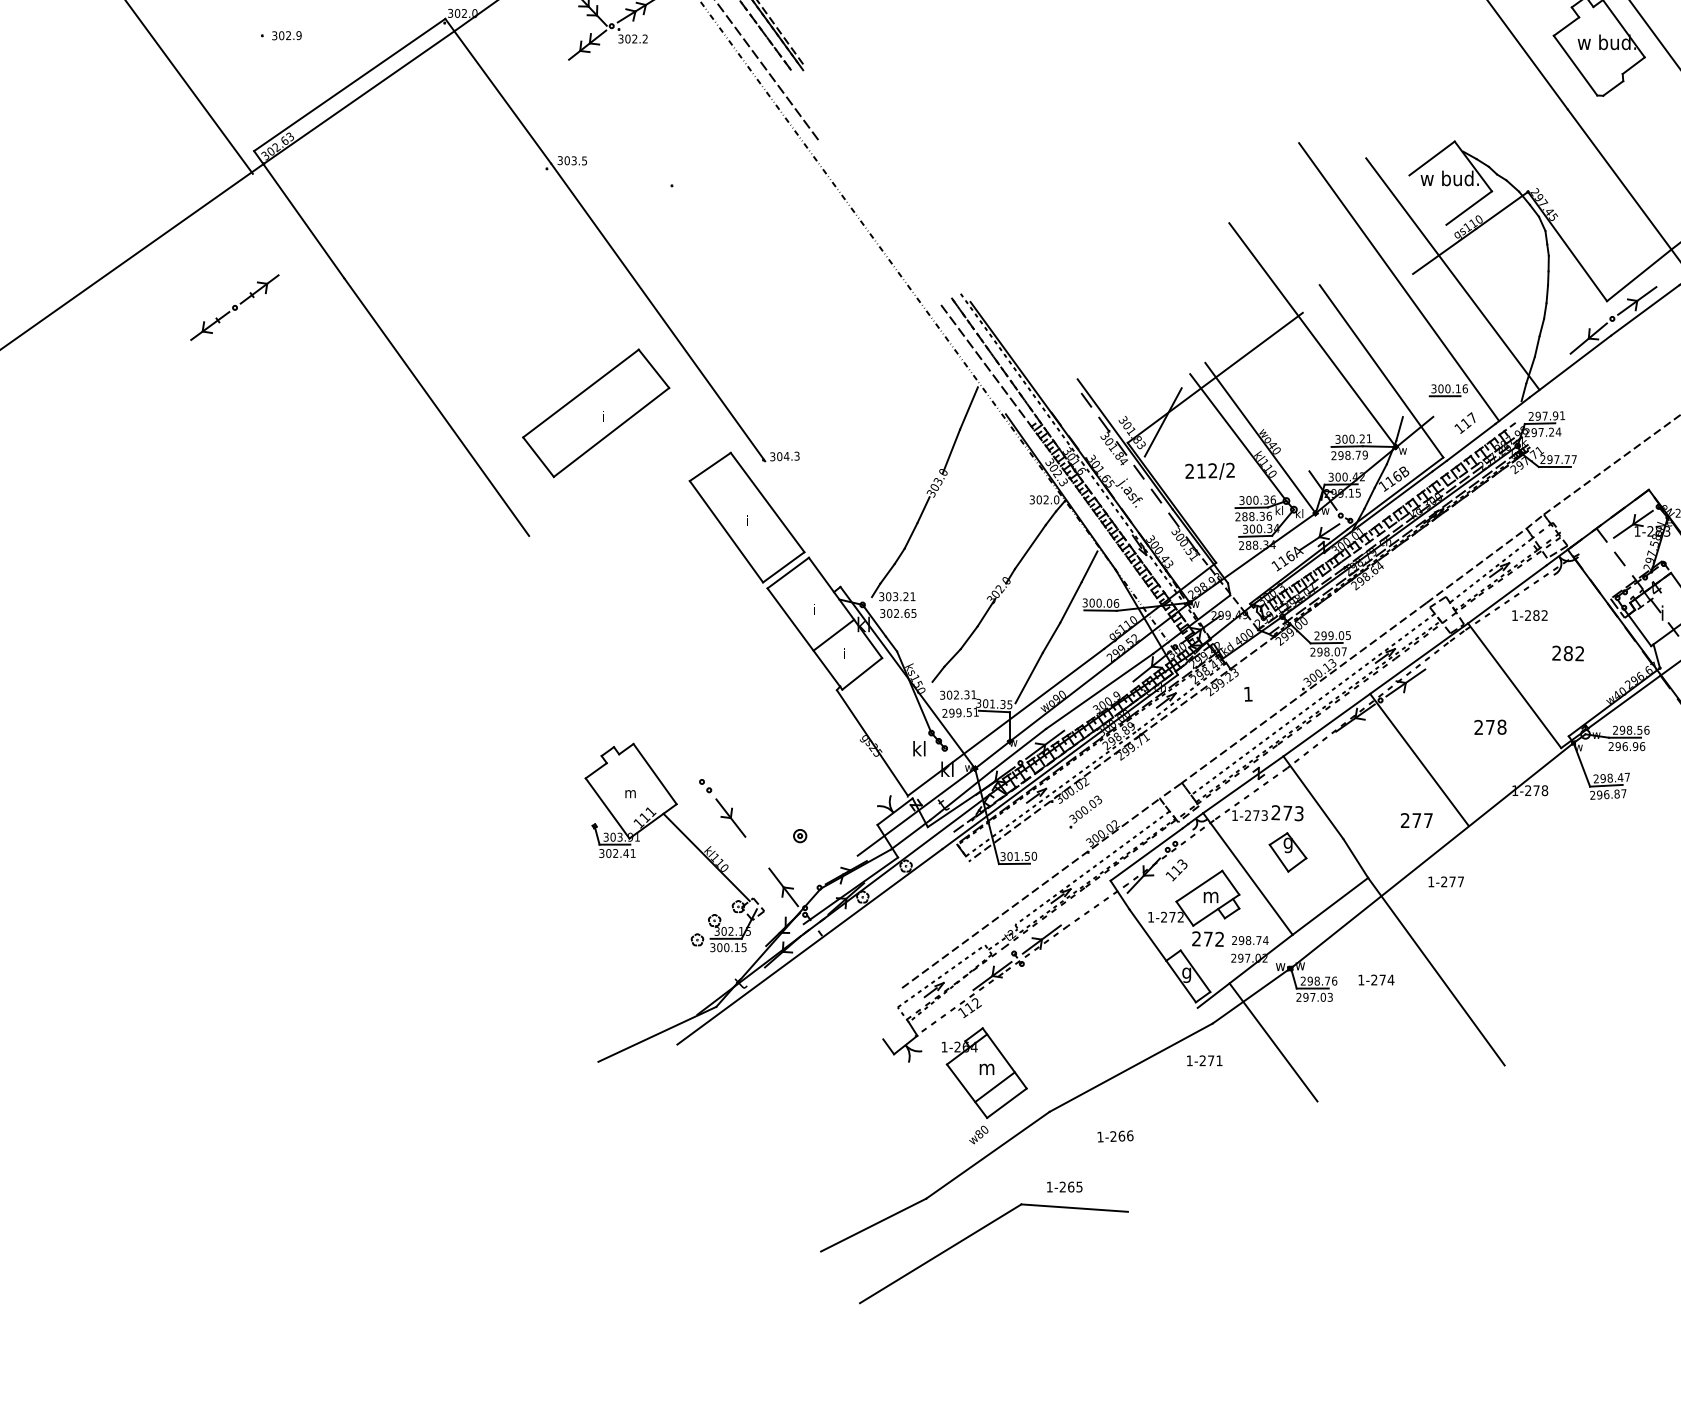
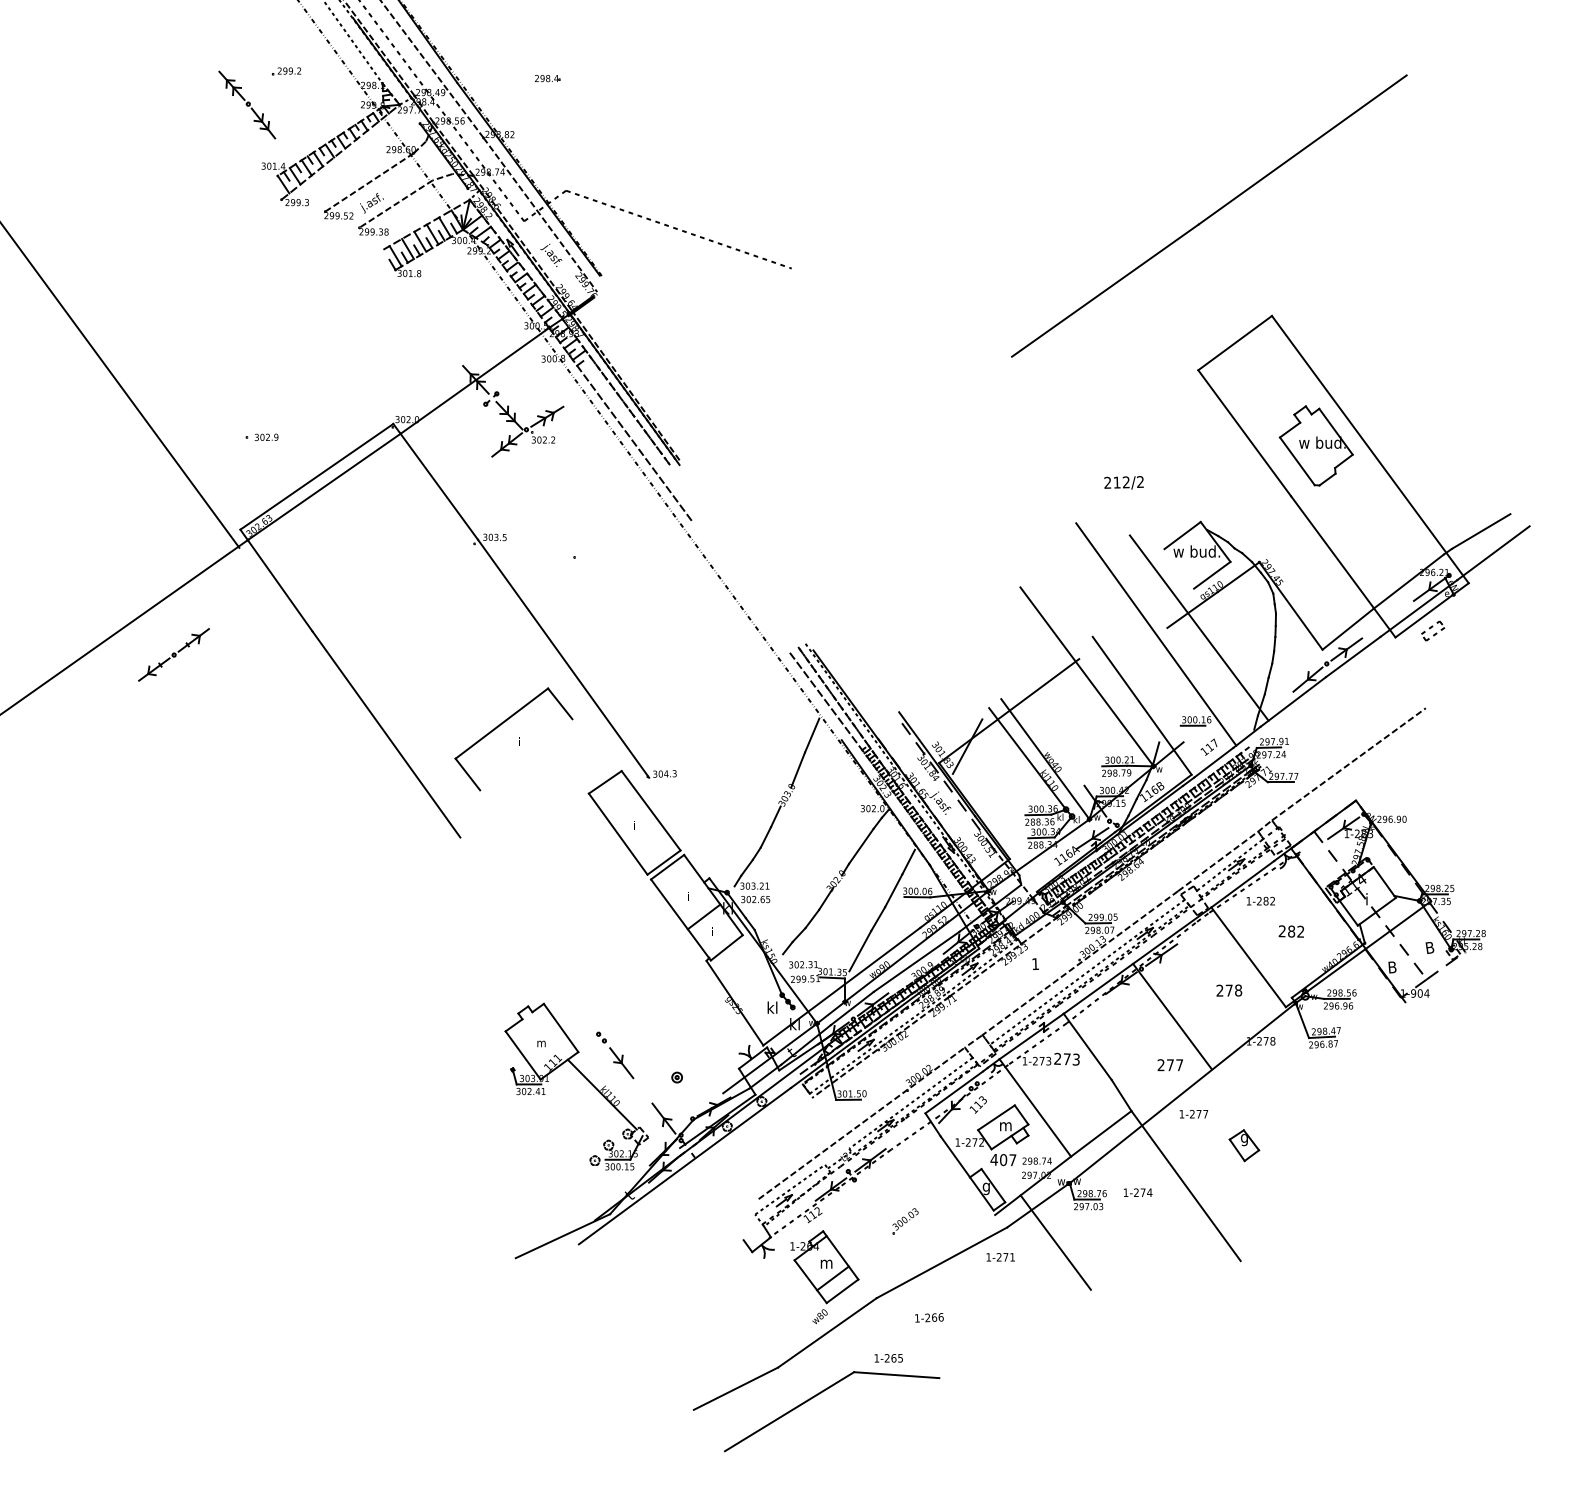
part: (234, 307) -> (173, 654), moved
line: (611, 432) -> (526, 754), removed
text: (1209, 470) -> (1123, 482), moved
part: (1085, 812) -> (905, 1221), moved
part: (1288, 852) -> (1244, 1145), moved
text: (1208, 938) -> (1003, 1159), 272 -> 407

